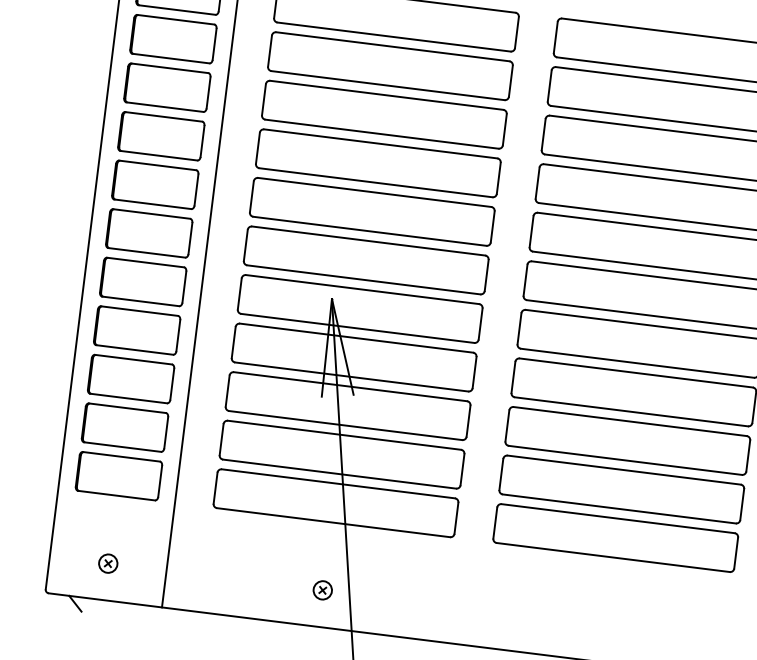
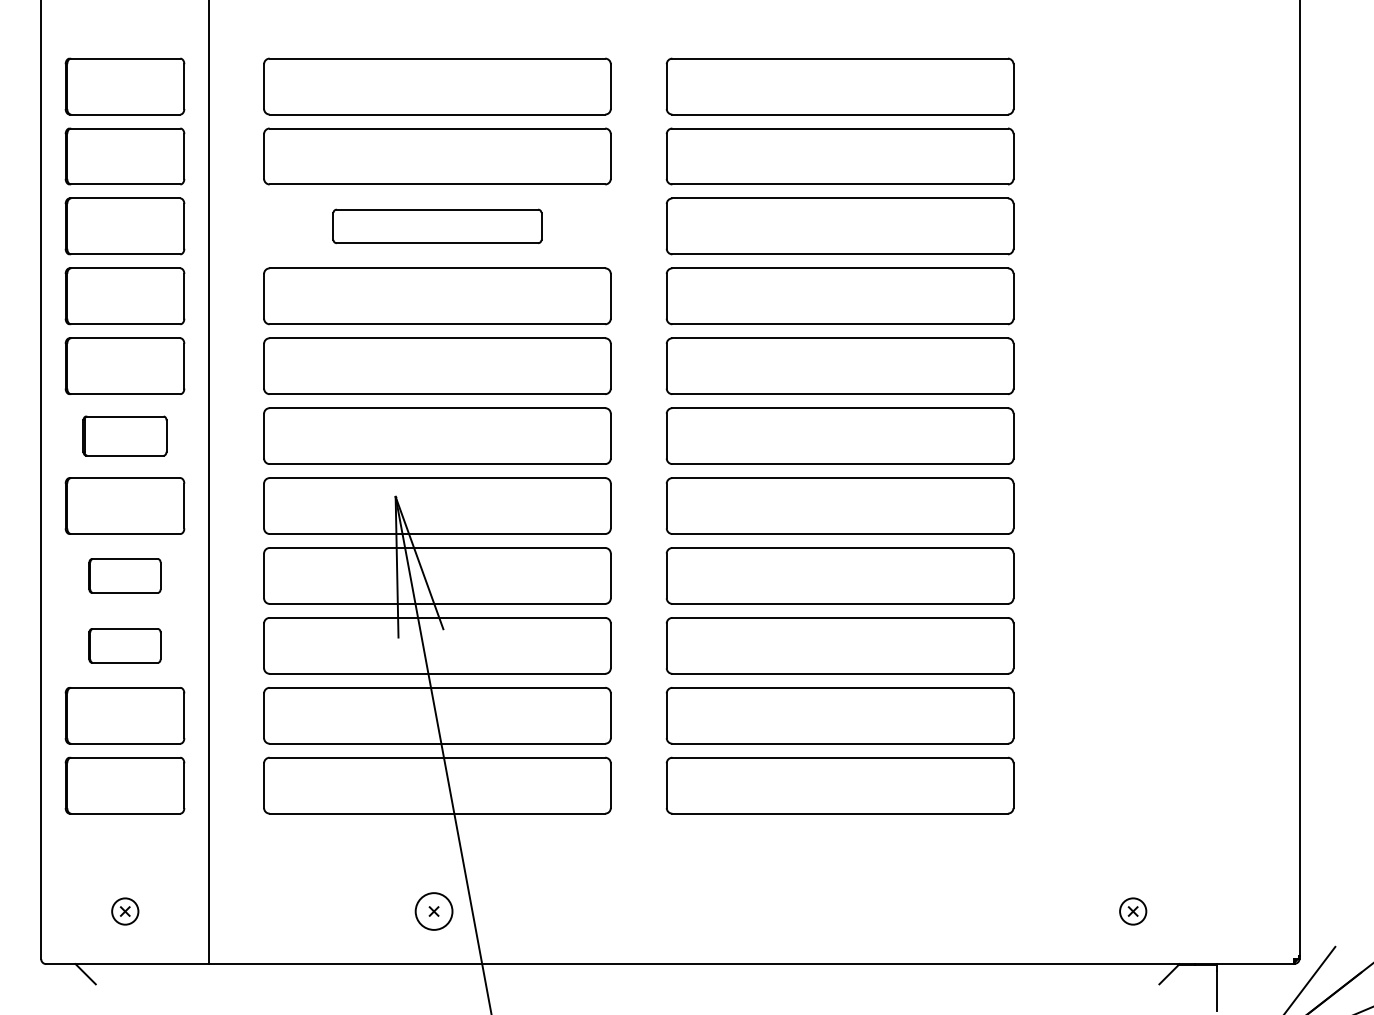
part: (384, 114) -> (437, 226), size x0.6
part: (148, 232) -> (124, 435), size x0.7
part: (136, 330) -> (124, 575), size x0.6
part: (130, 378) -> (124, 645), size x0.6
circle: (322, 590) -> (433, 911), size x1.4

